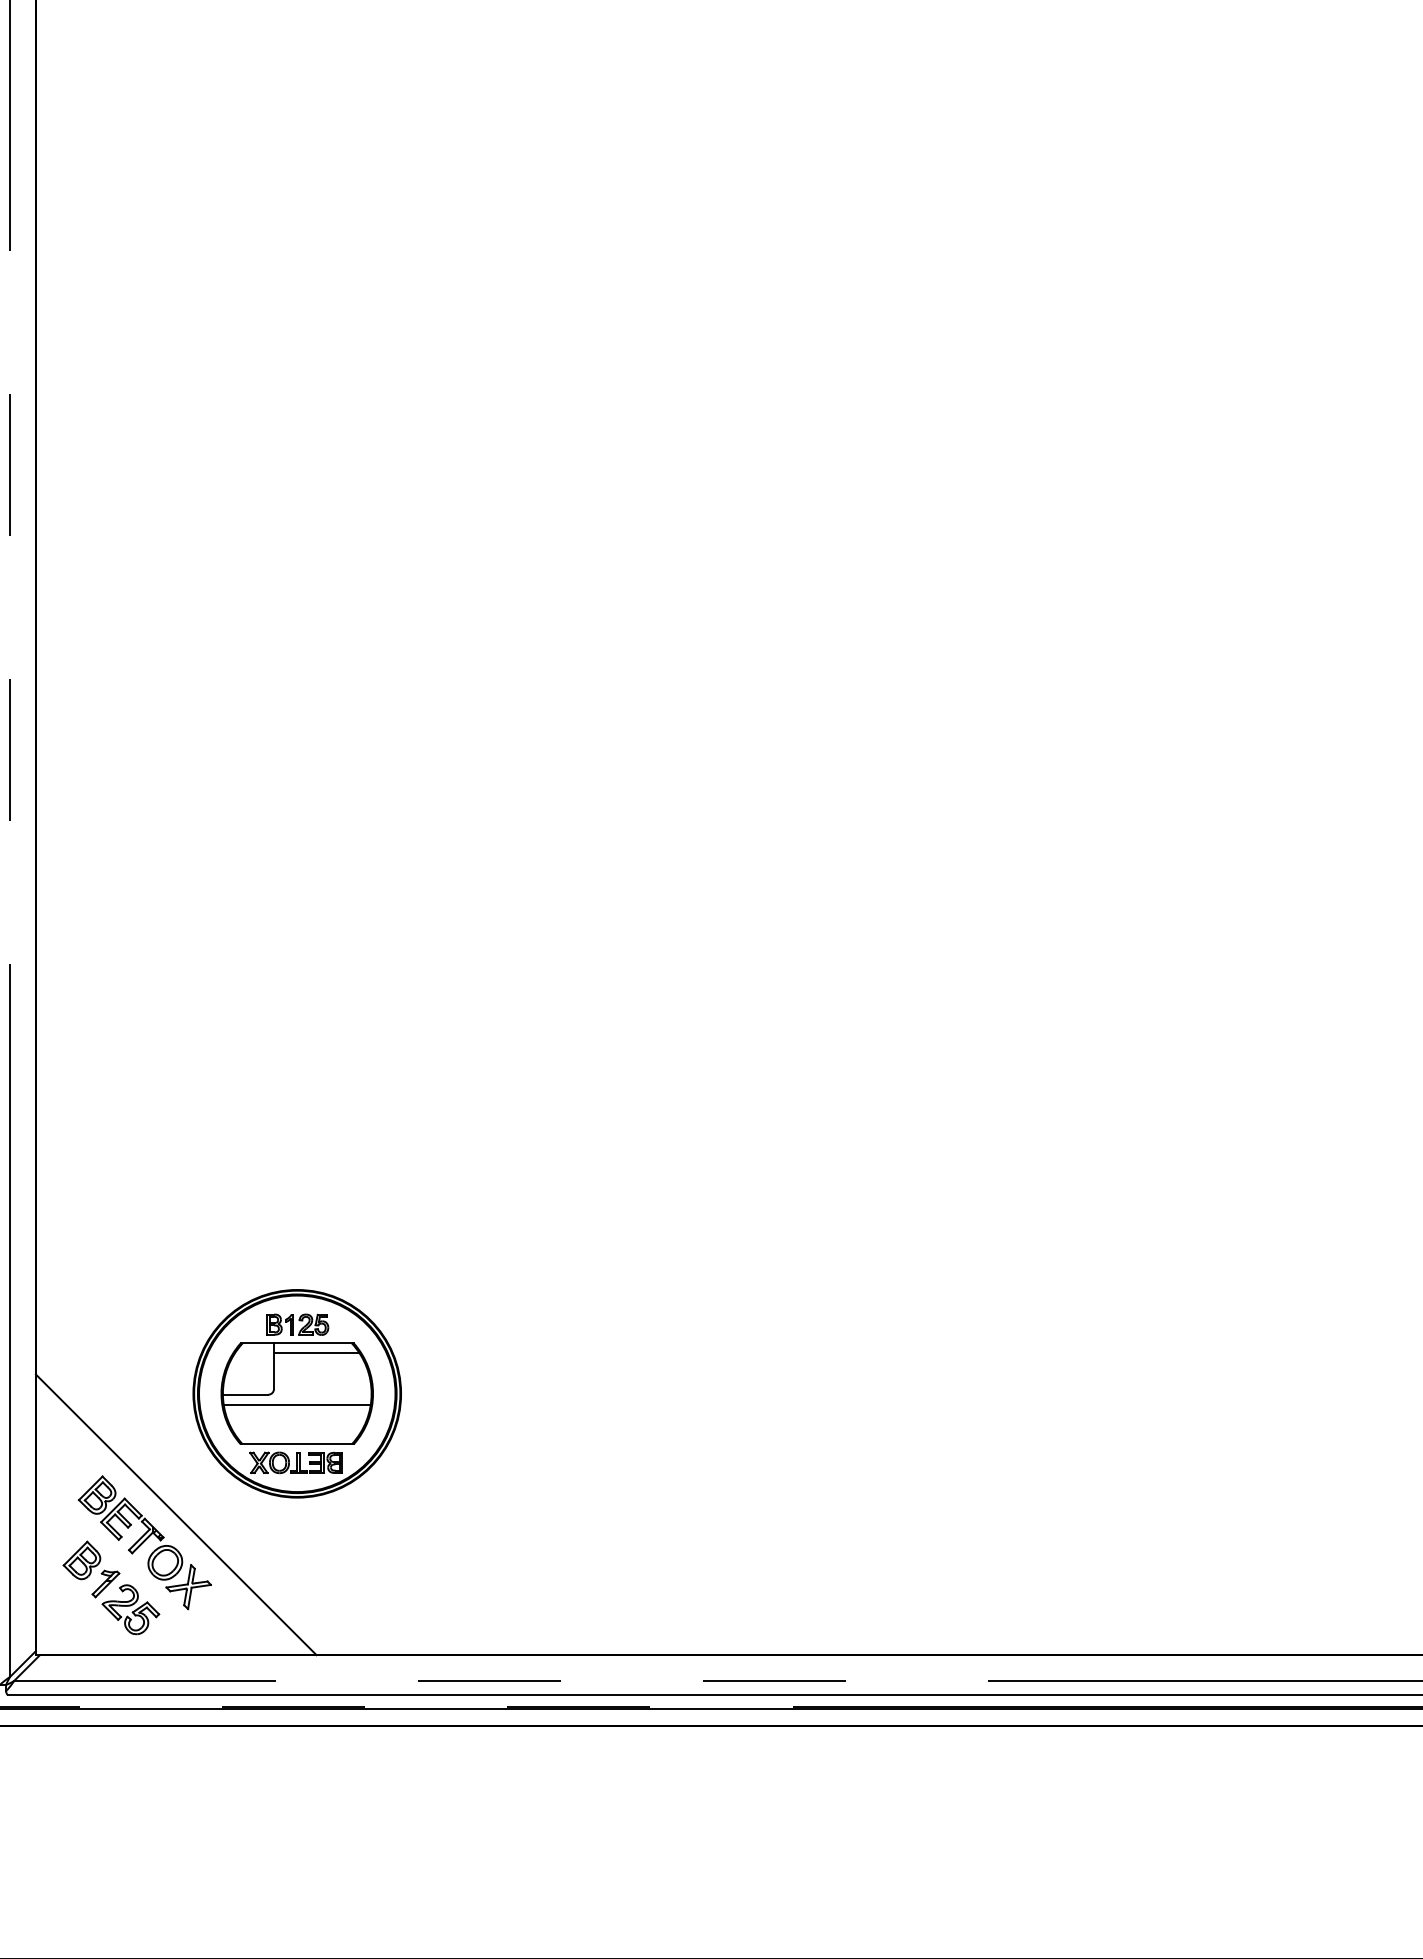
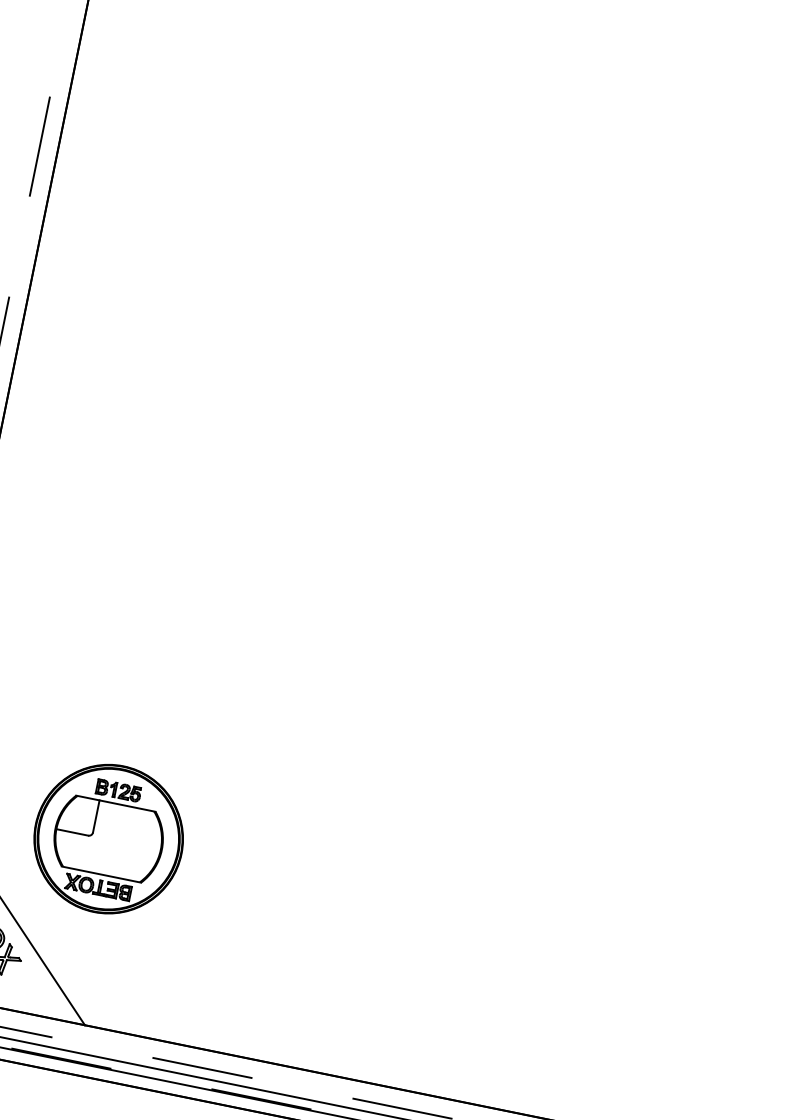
line: (316, 1352) -> (128, 812), removed
line: (296, 1405) -> (106, 847), removed

